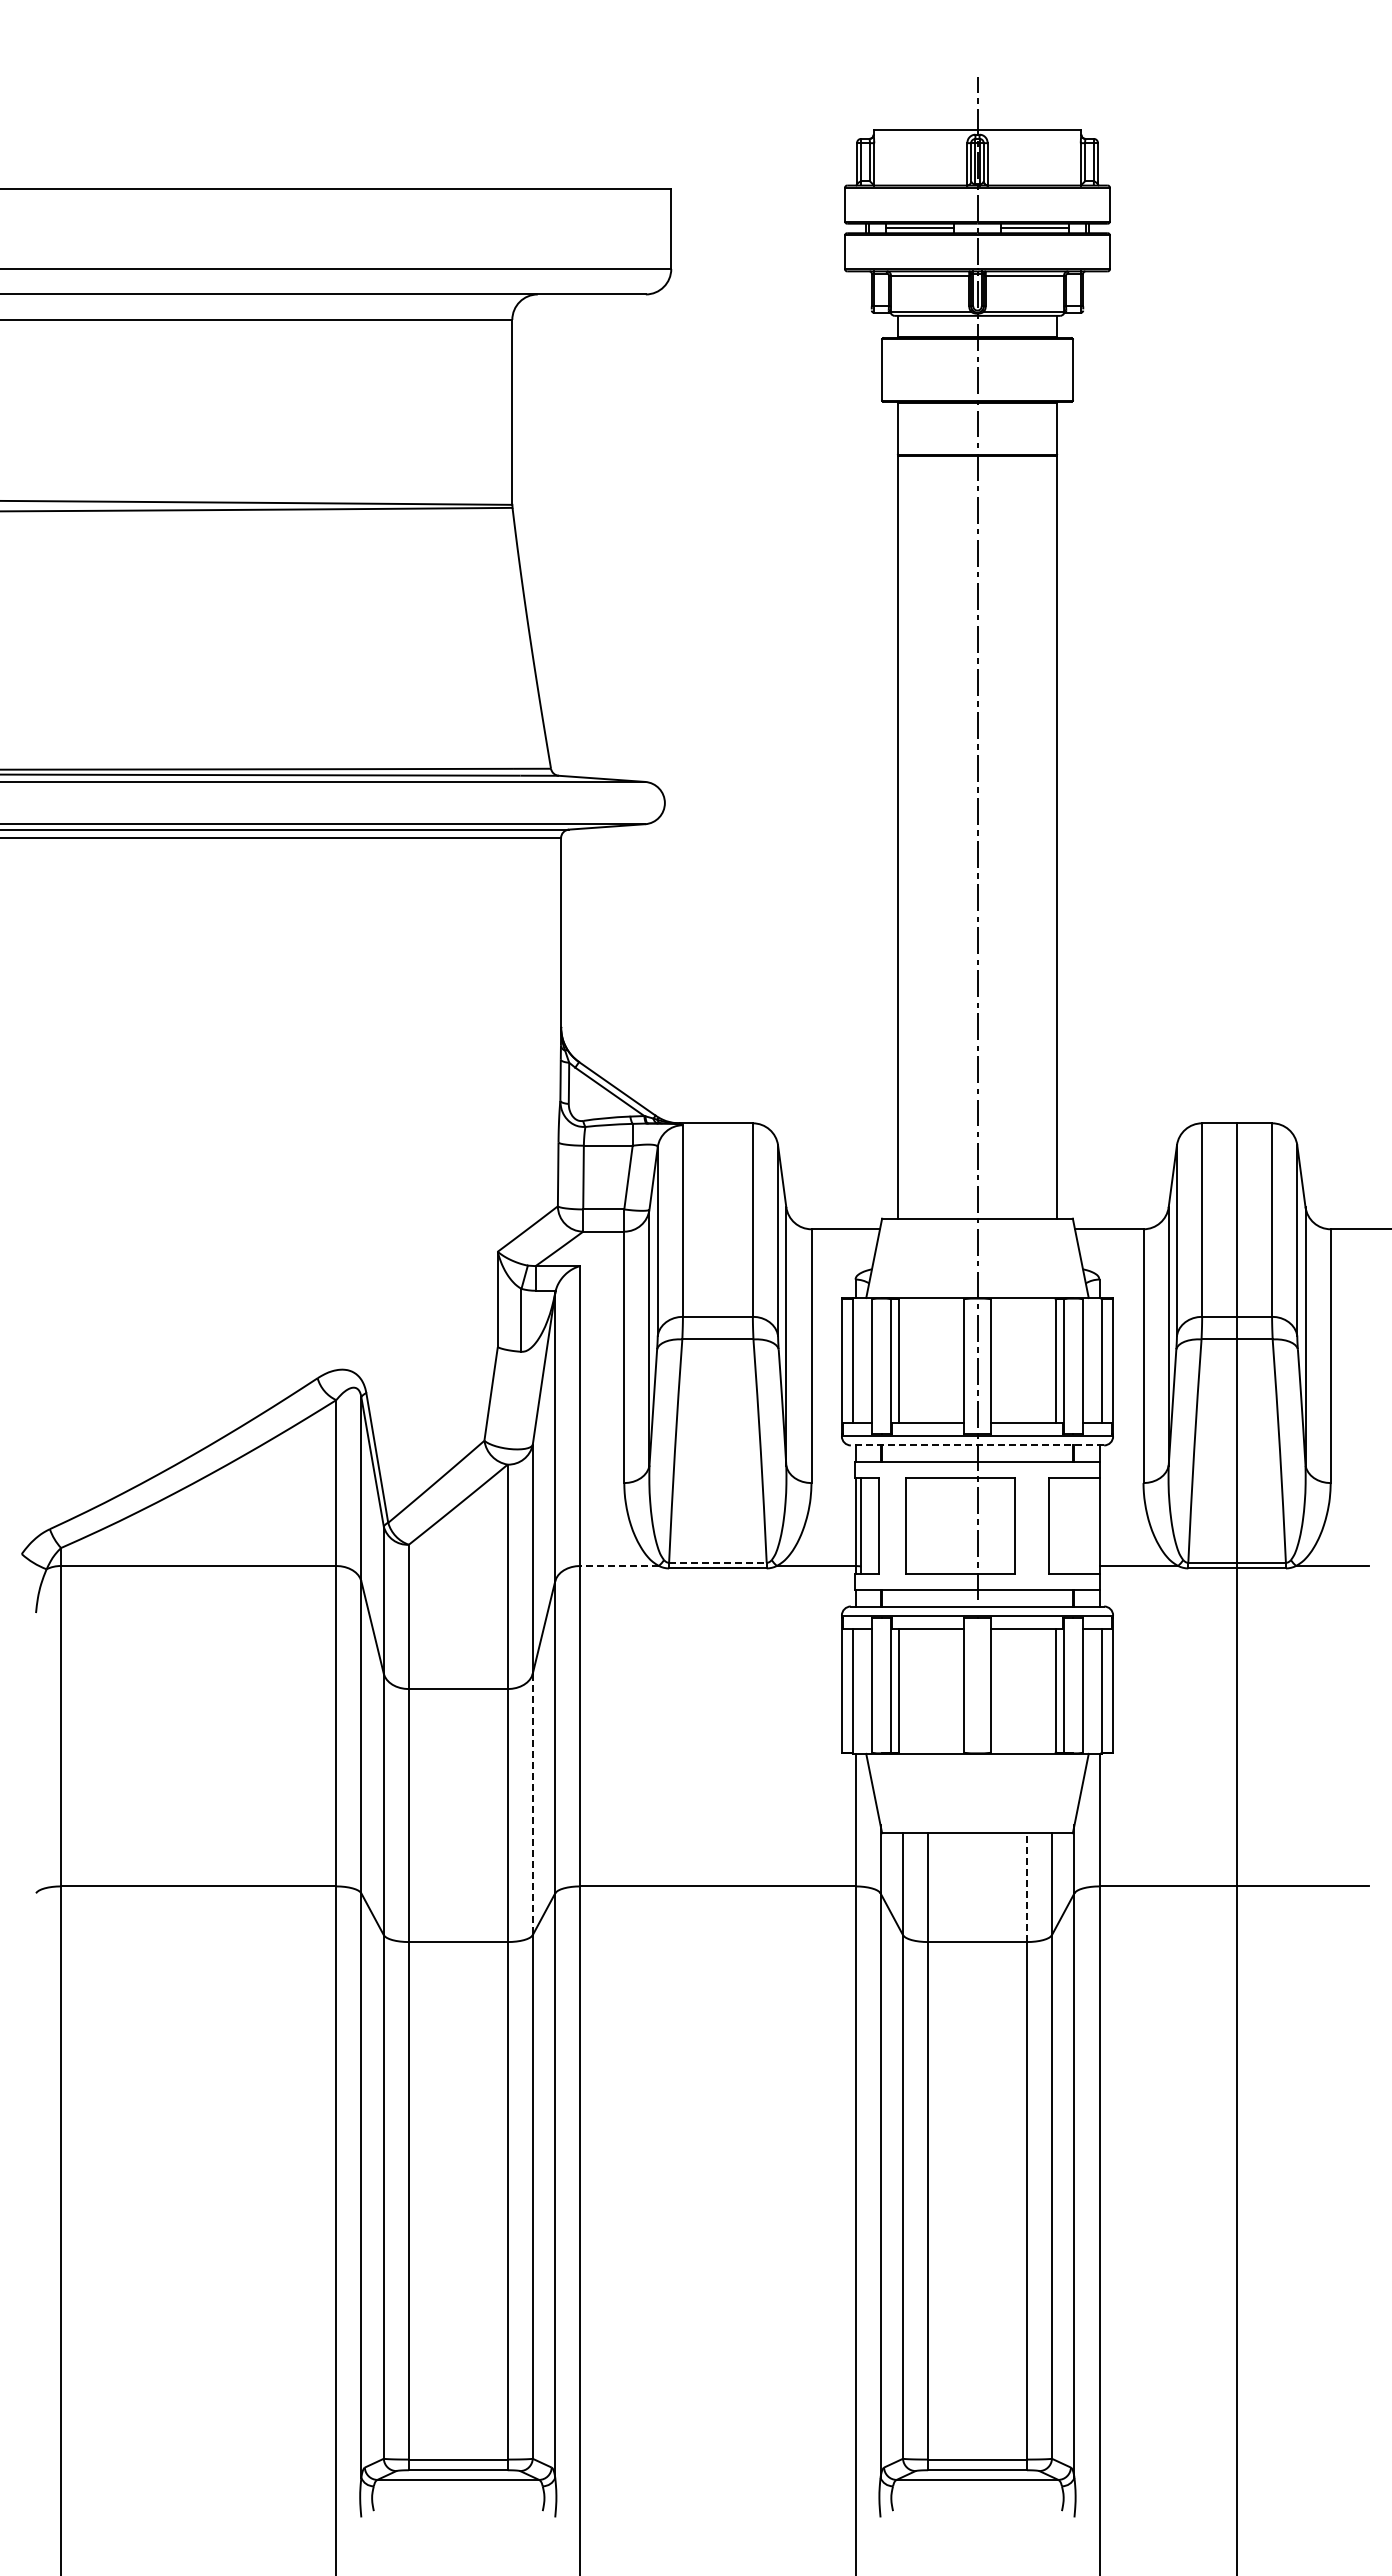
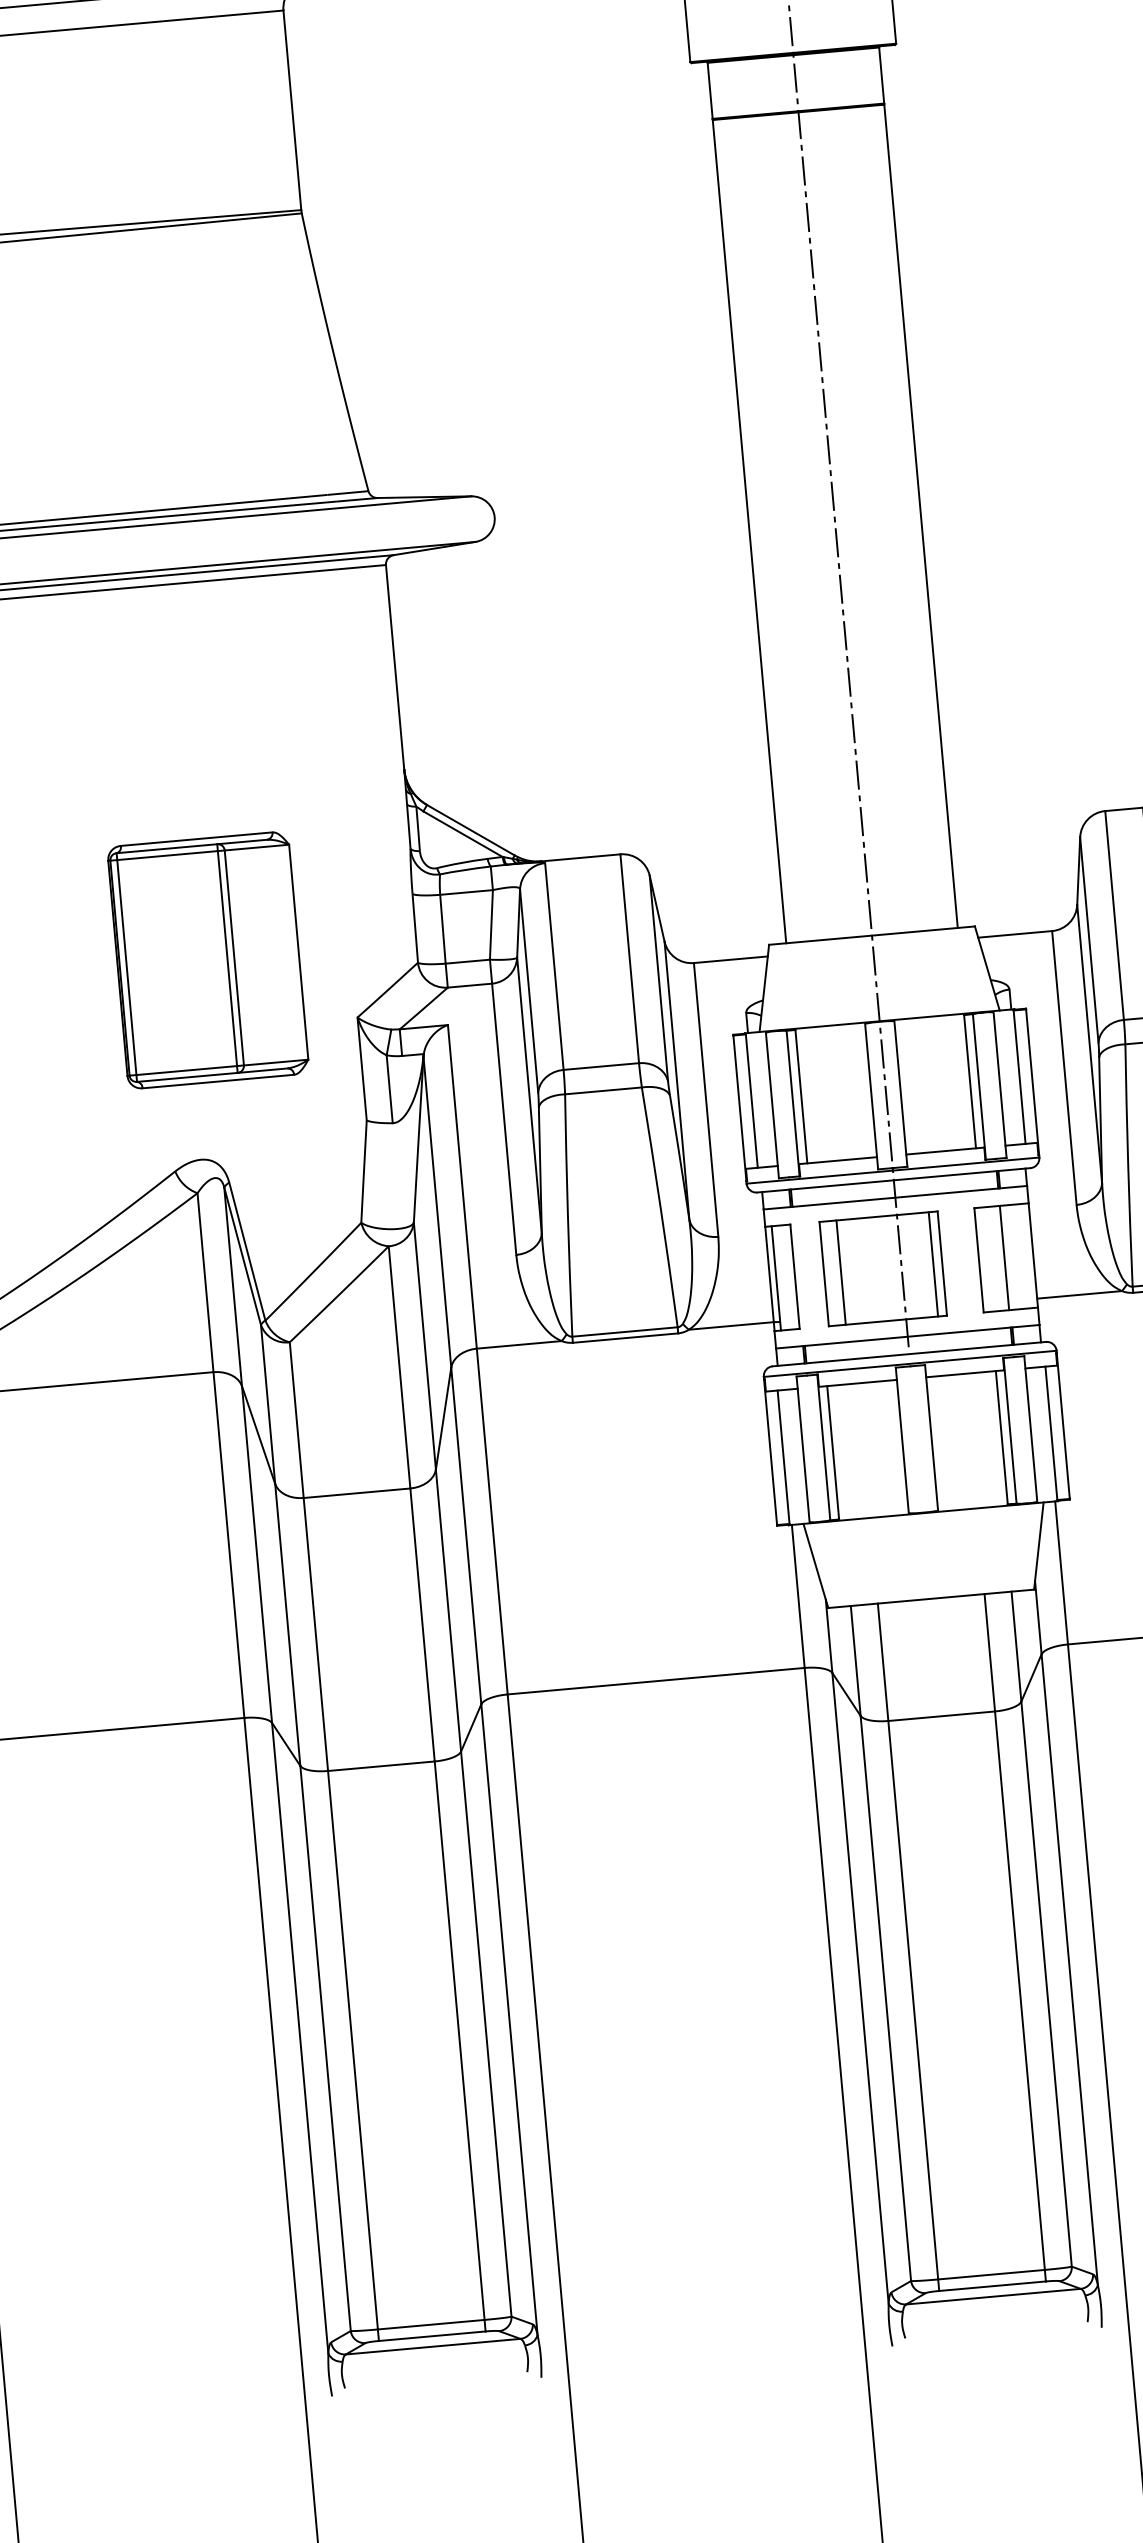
part: (364, 1186) -> (207, 959), added
line: (977, 1445) -> (893, 1180), dashed -> solid
line: (921, 1525) -> (841, 1272), added
line: (1006, 1525) -> (932, 1263), added
line: (1072, 1525) -> (1004, 1257), added
line: (717, 1562) -> (624, 1331), dashed -> solid
line: (619, 1565) -> (519, 1344), dashed -> solid
line: (532, 1804) -> (448, 1610), dashed -> solid
line: (1026, 1887) -> (989, 1652), dashed -> solid

